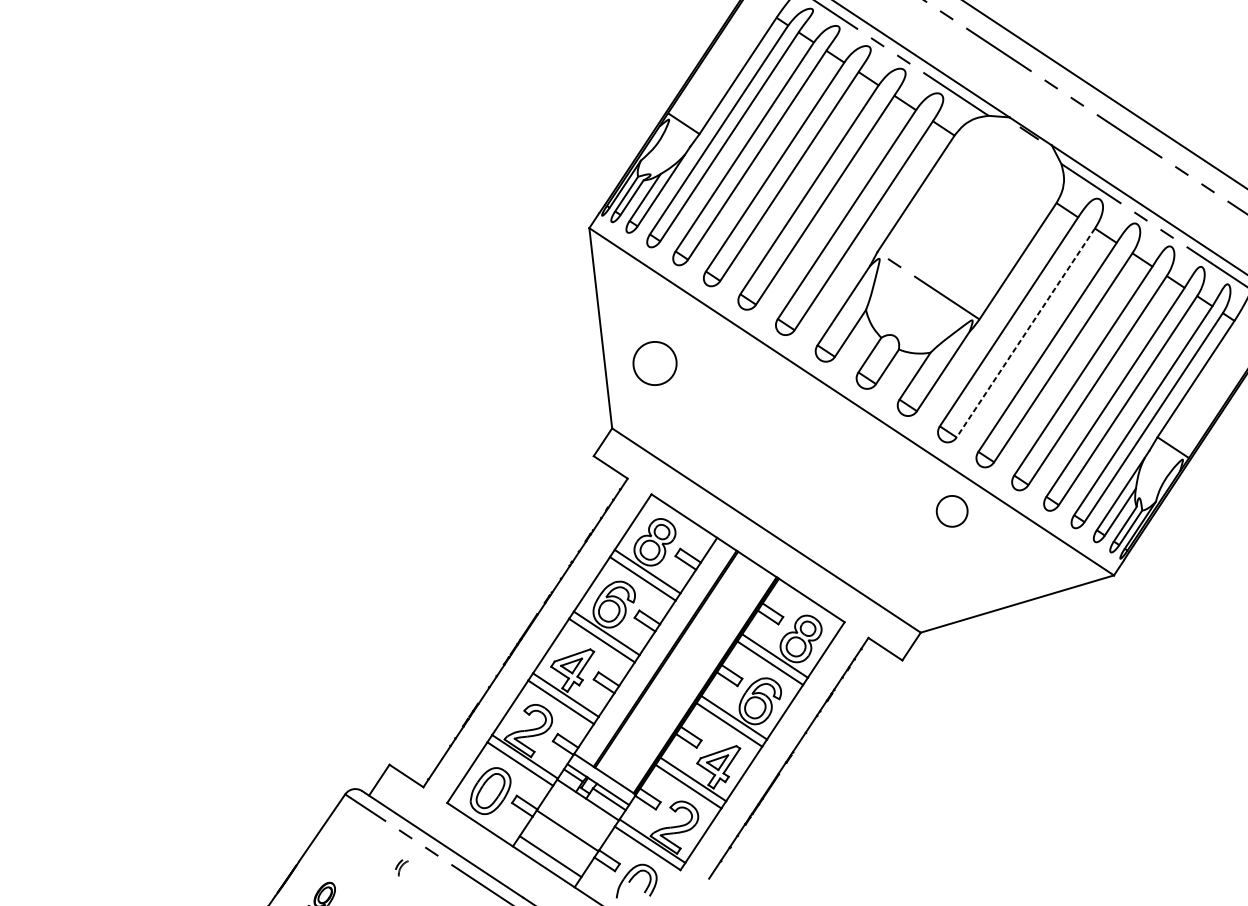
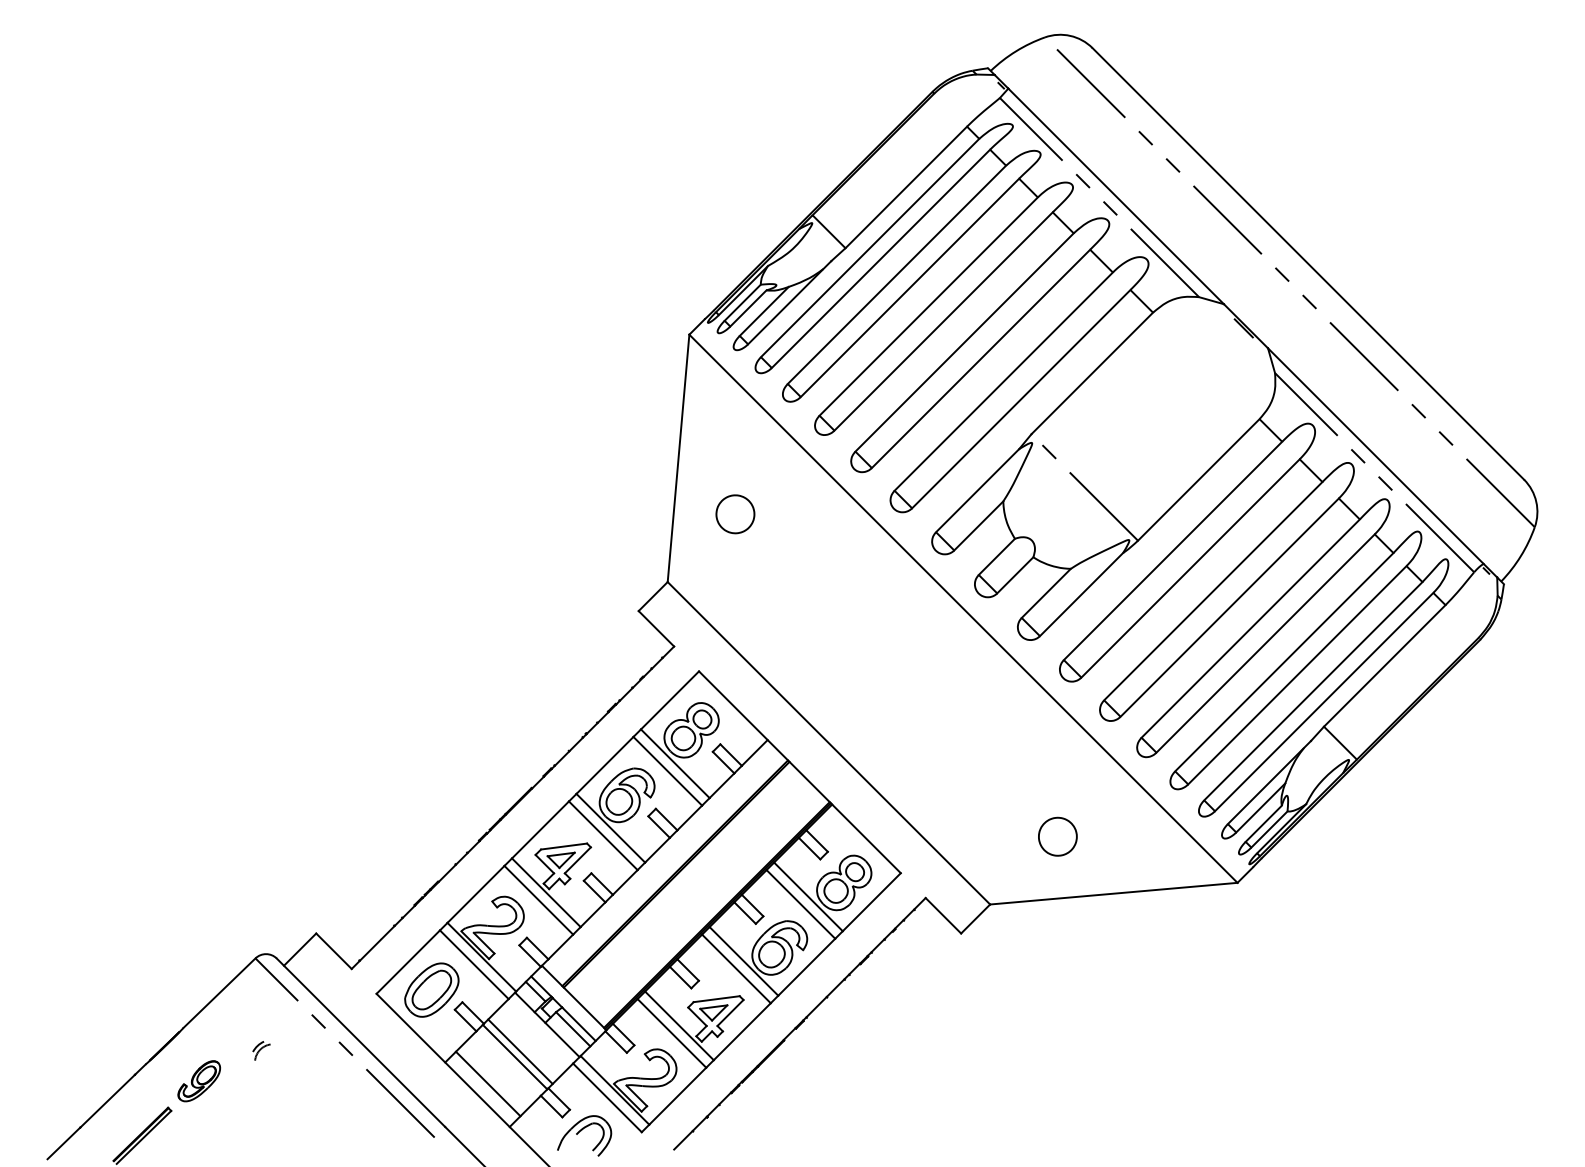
line: (1025, 333) -> (1190, 568), dashed -> solid
part: (655, 363) -> (735, 514), size x0.71
part: (951, 511) -> (1057, 836), moved
line: (571, 825) -> (520, 1051), added
part: (402, 867) -> (261, 1050), moved

